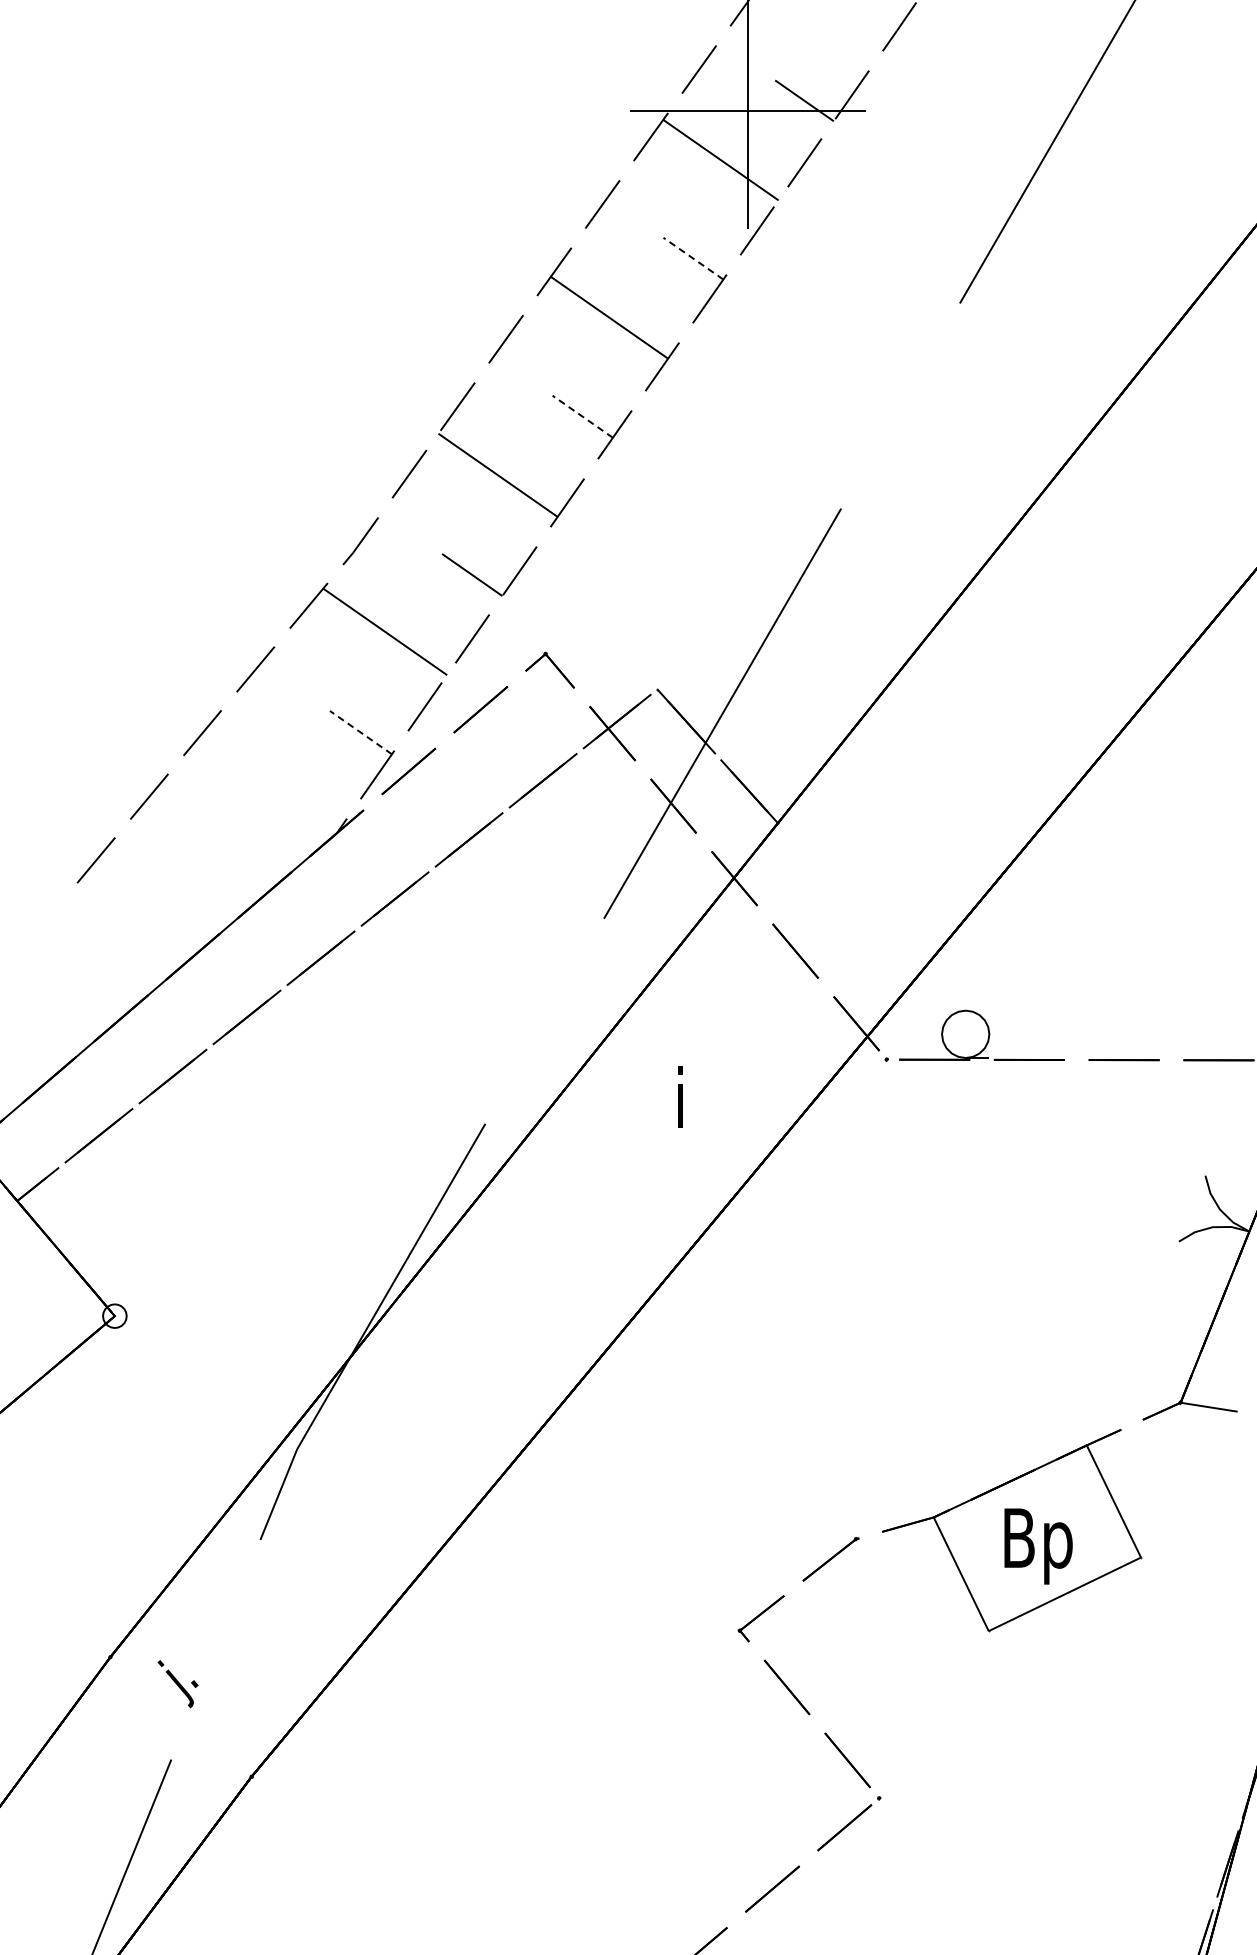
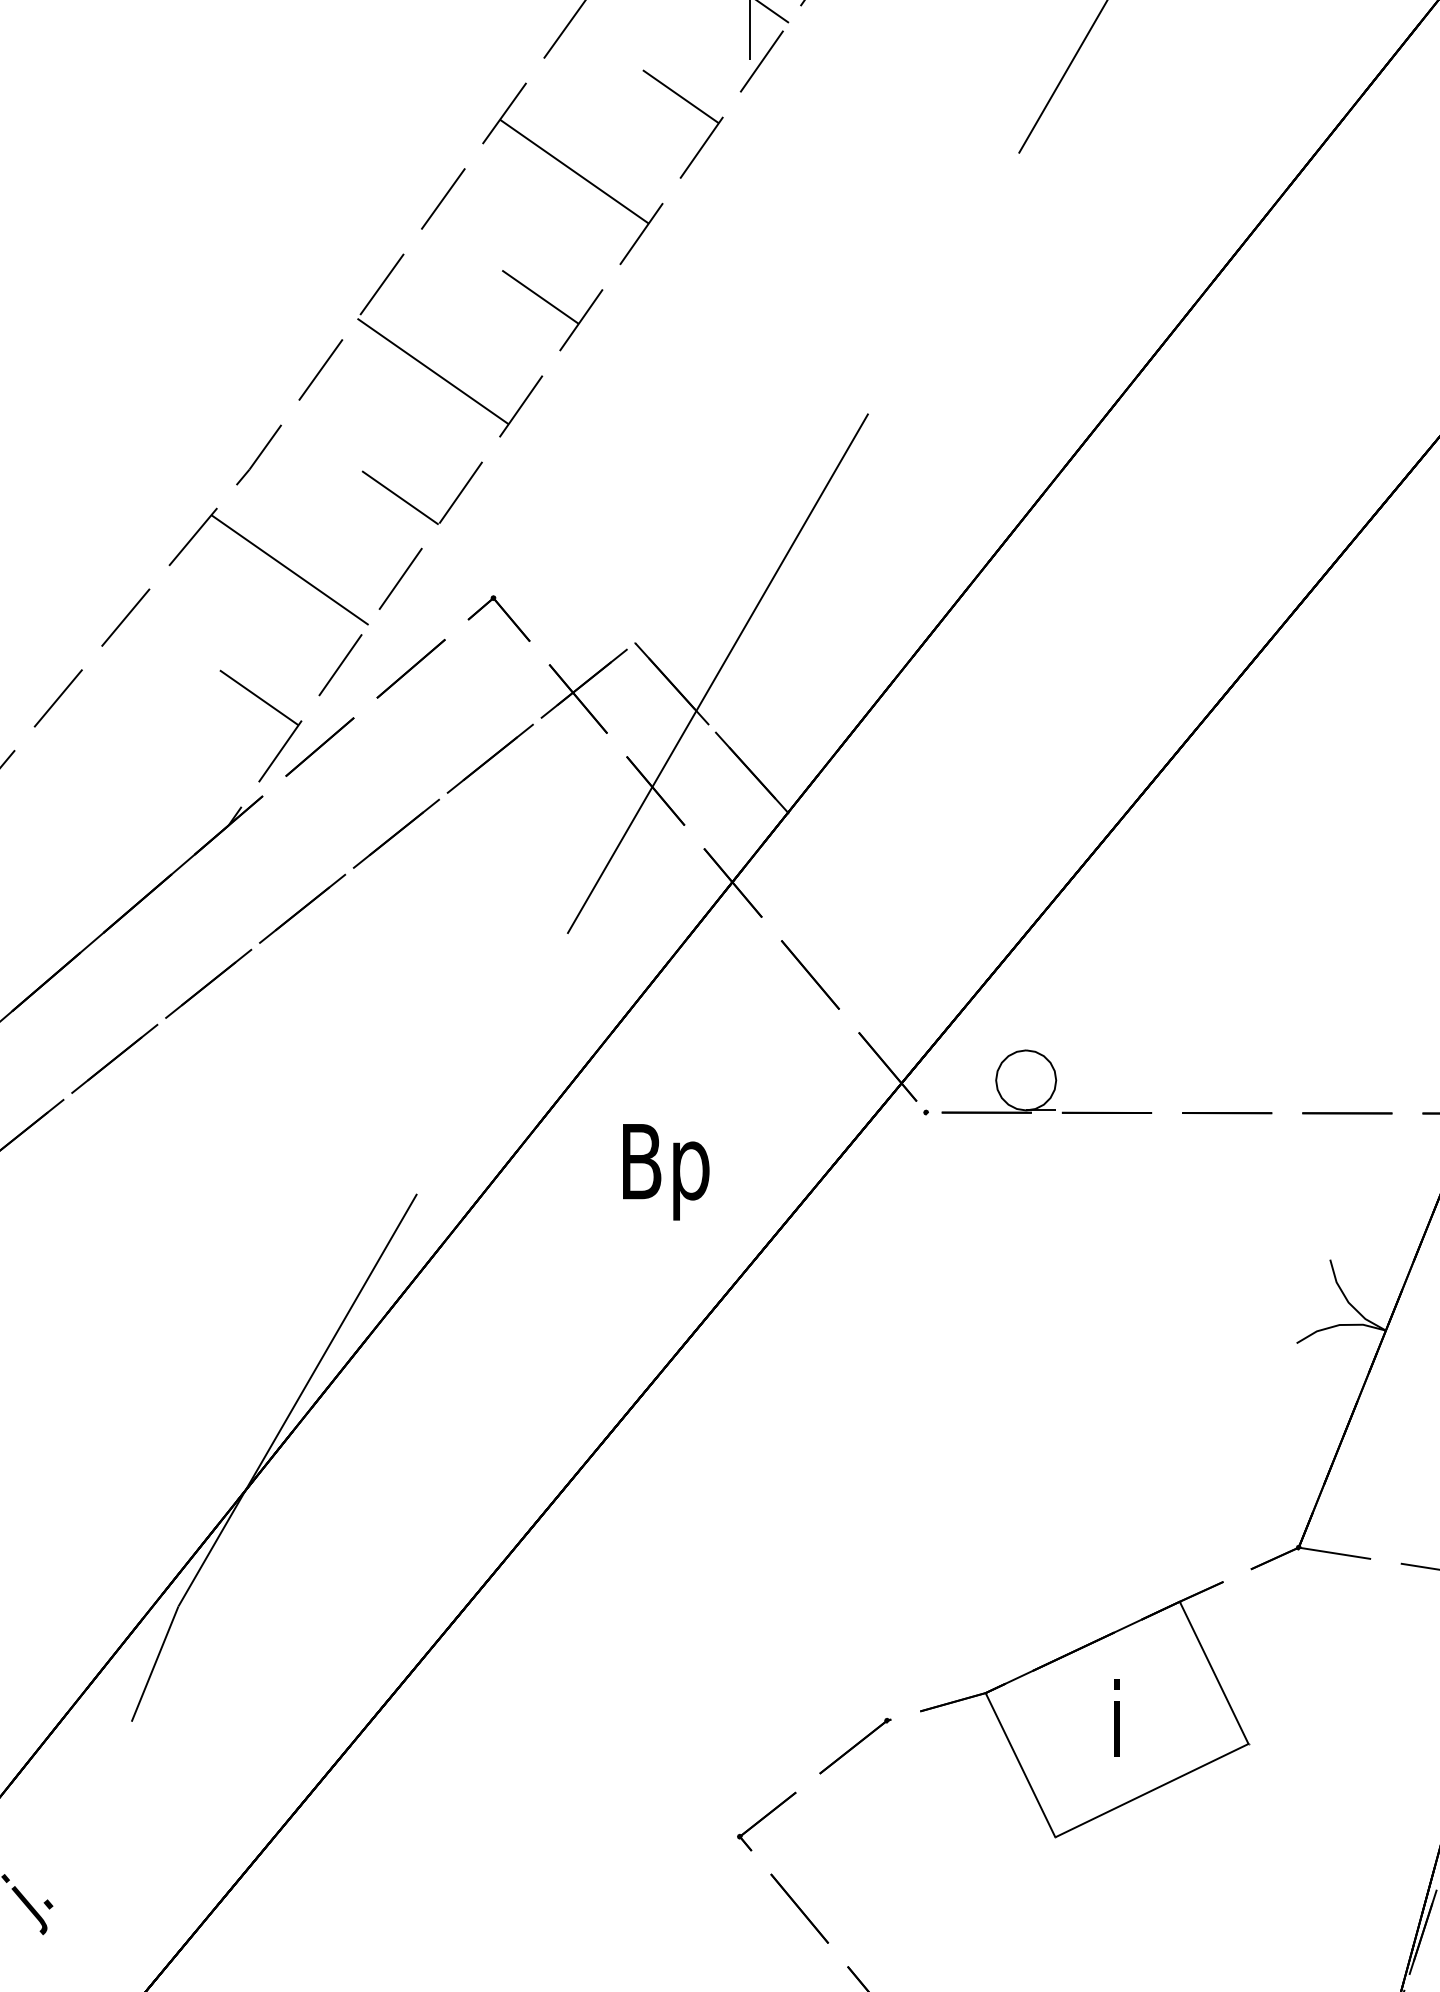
line: (693, 258) -> (680, 96), dashed -> solid
line: (582, 416) -> (540, 296), dashed -> solid
line: (360, 732) -> (258, 697), dashed -> solid
text: (681, 1105) -> (665, 1170), i -> Bp
text: (1038, 1545) -> (1118, 1728), Bp -> i

